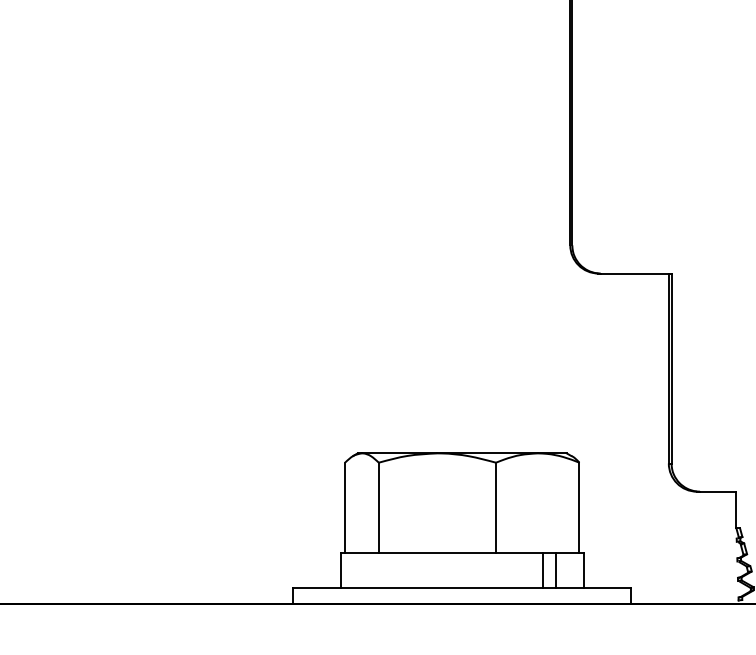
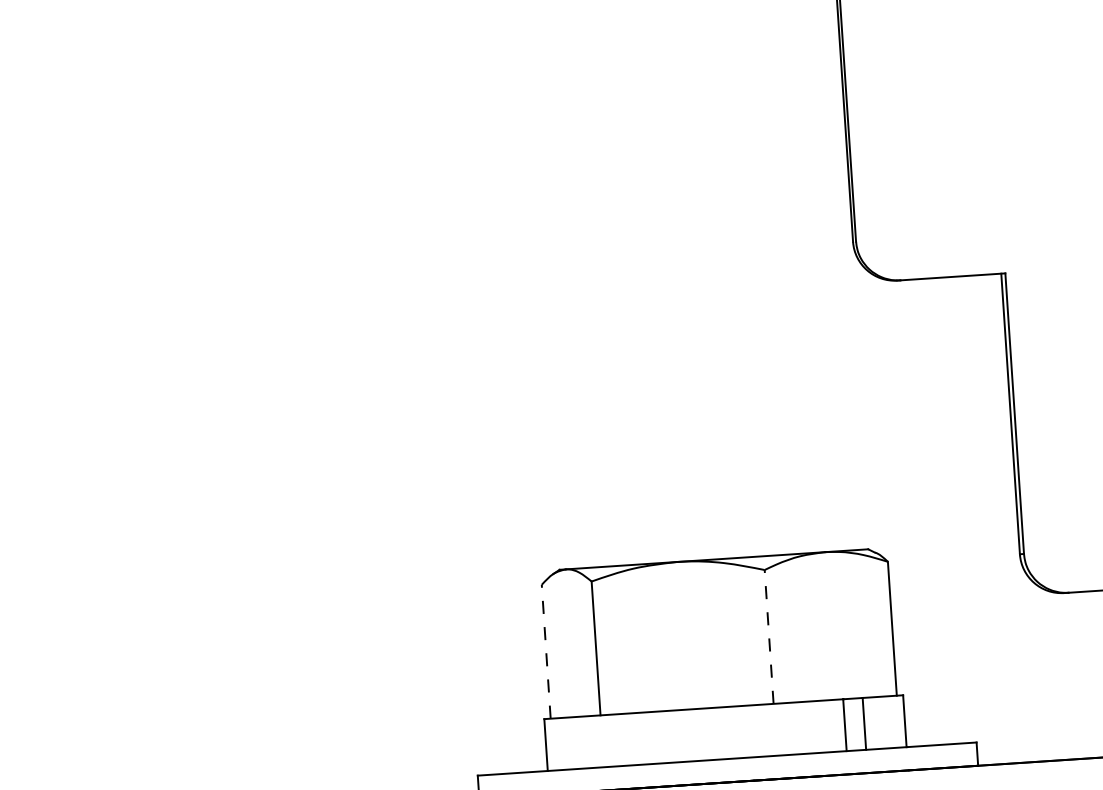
line: (345, 507) -> (546, 650), solid -> dashed
line: (496, 507) -> (769, 636), solid -> dashed

